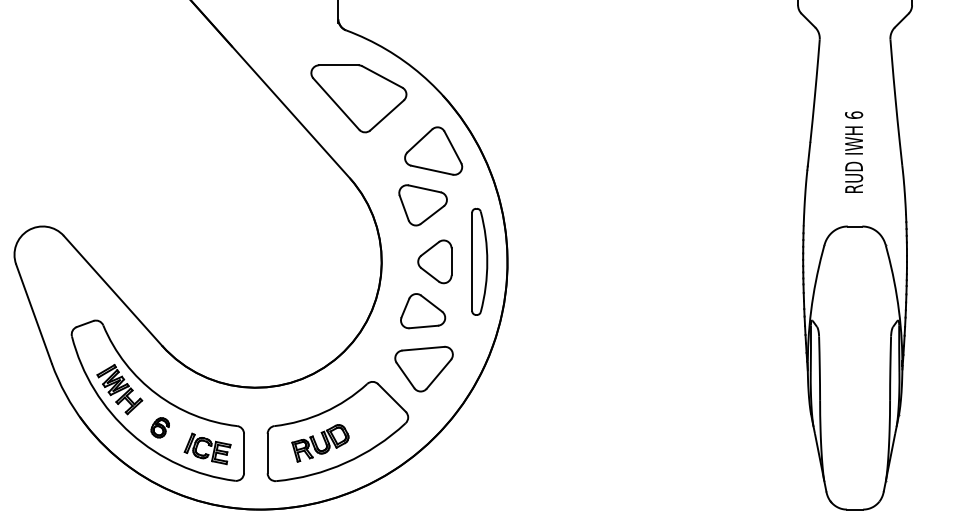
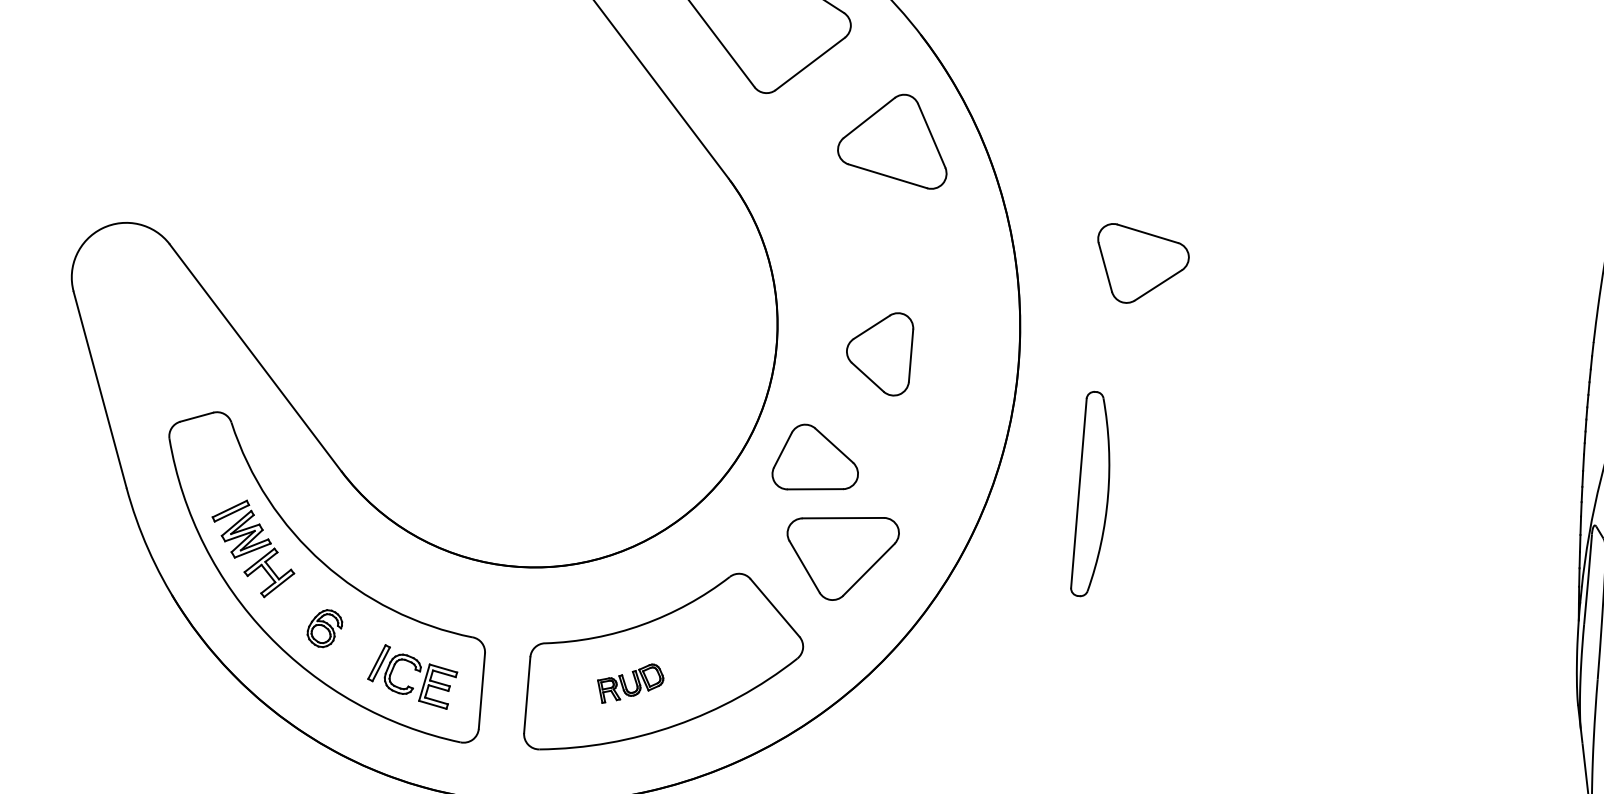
part: (422, 205) -> (1140, 265), moved
part: (479, 261) -> (1093, 493), moved
part: (423, 311) -> (817, 459), moved
part: (320, 443) -> (630, 684), size x0.6

